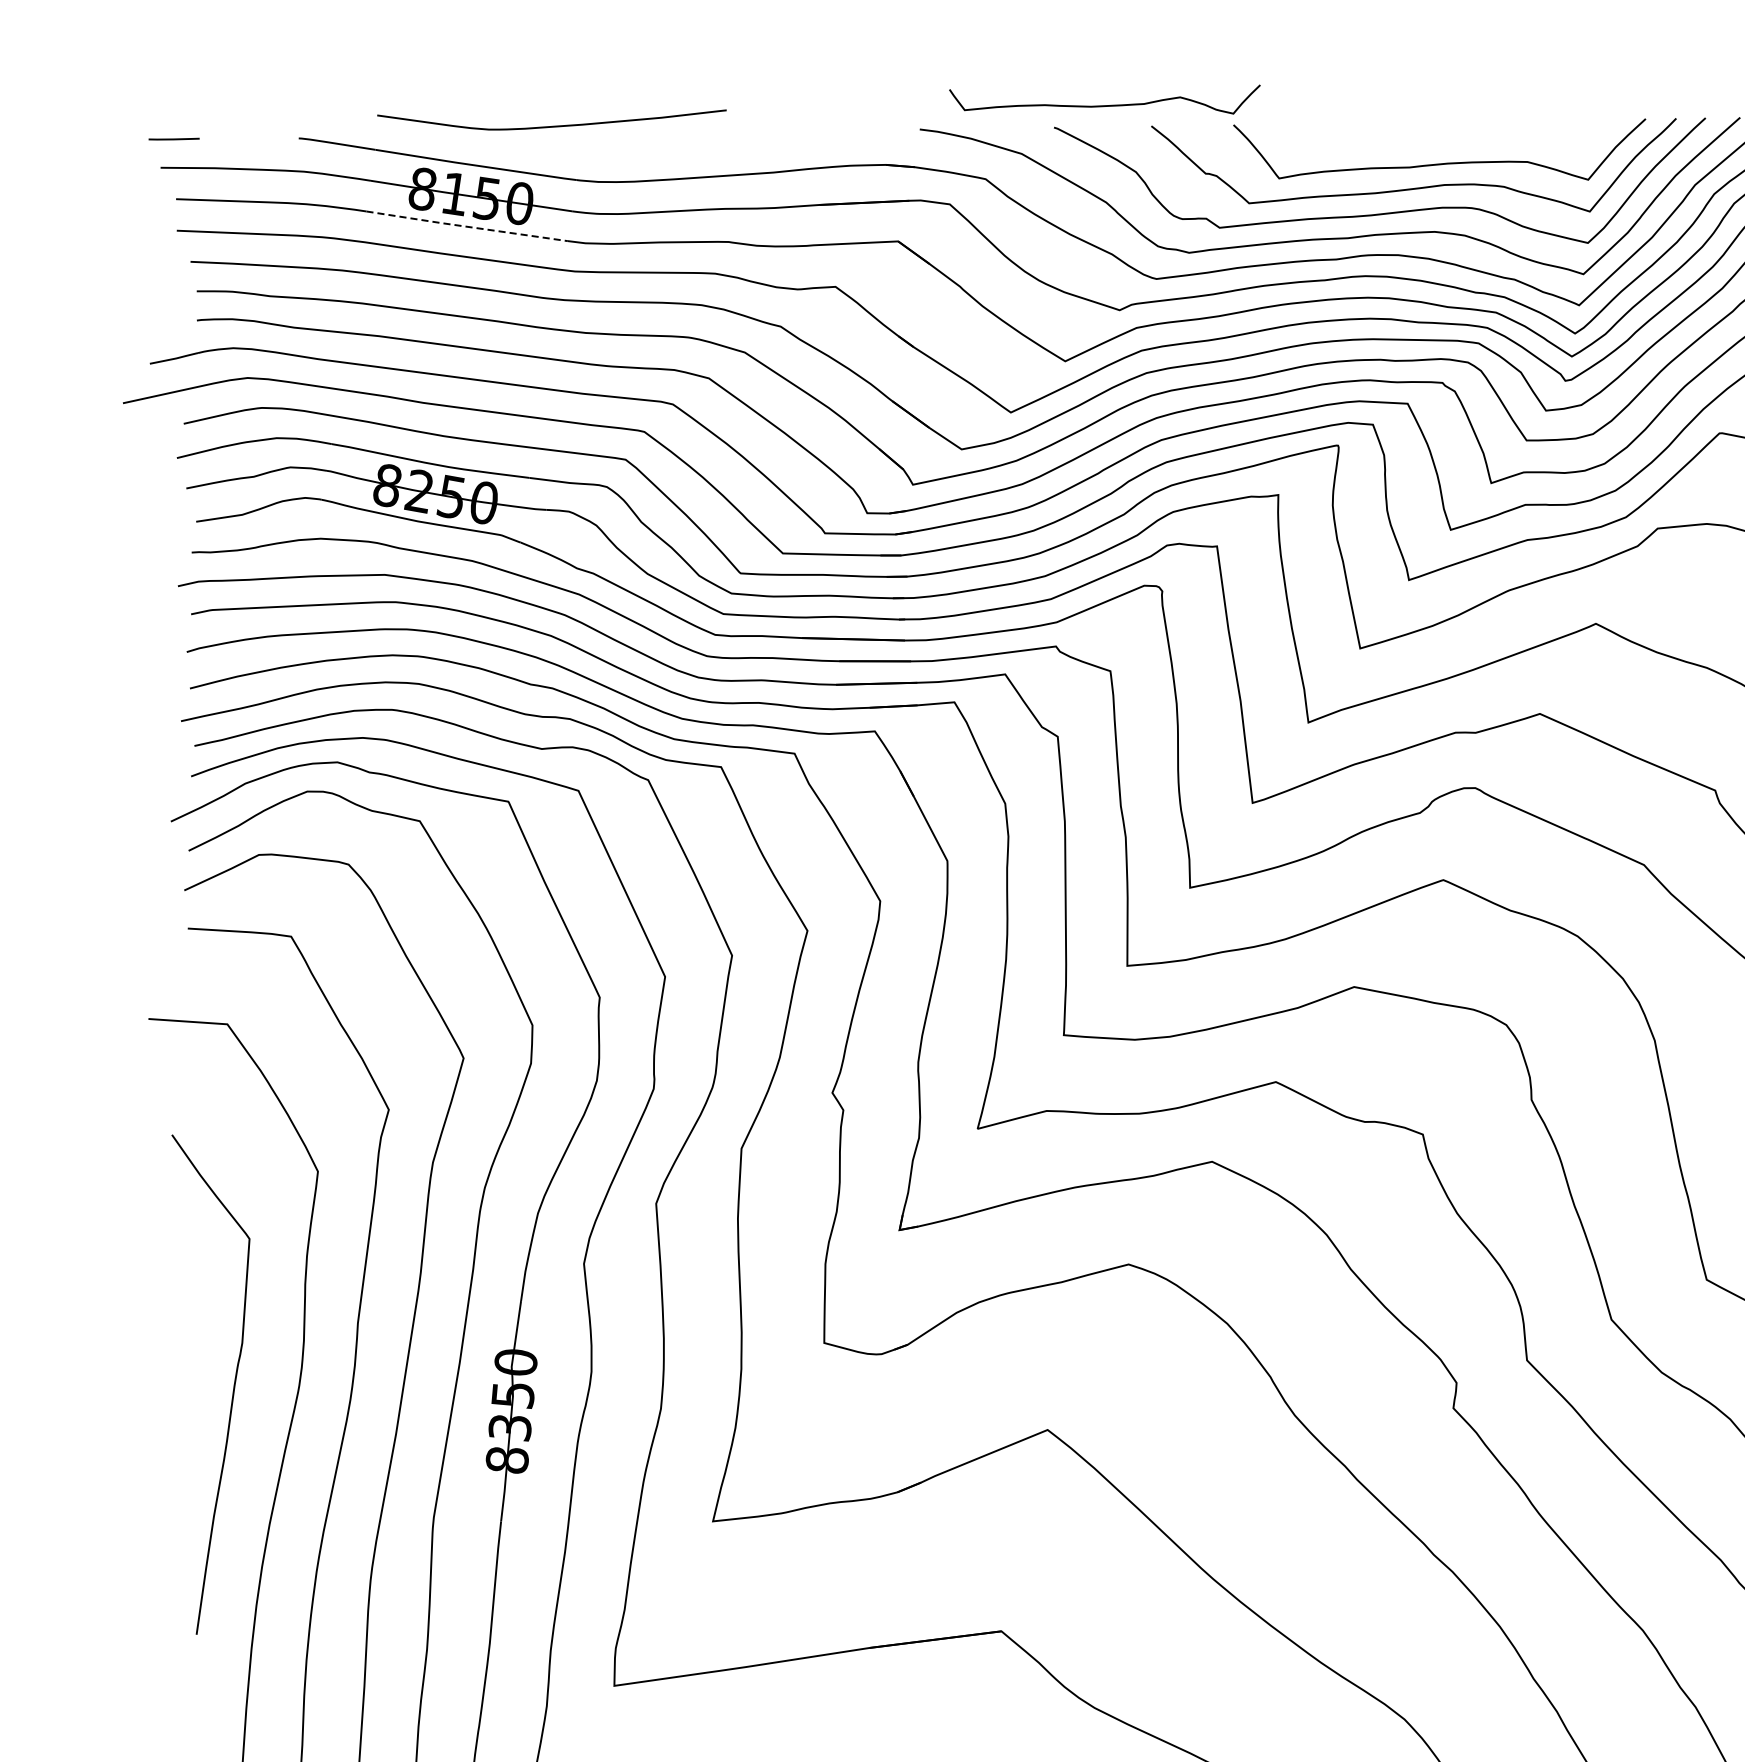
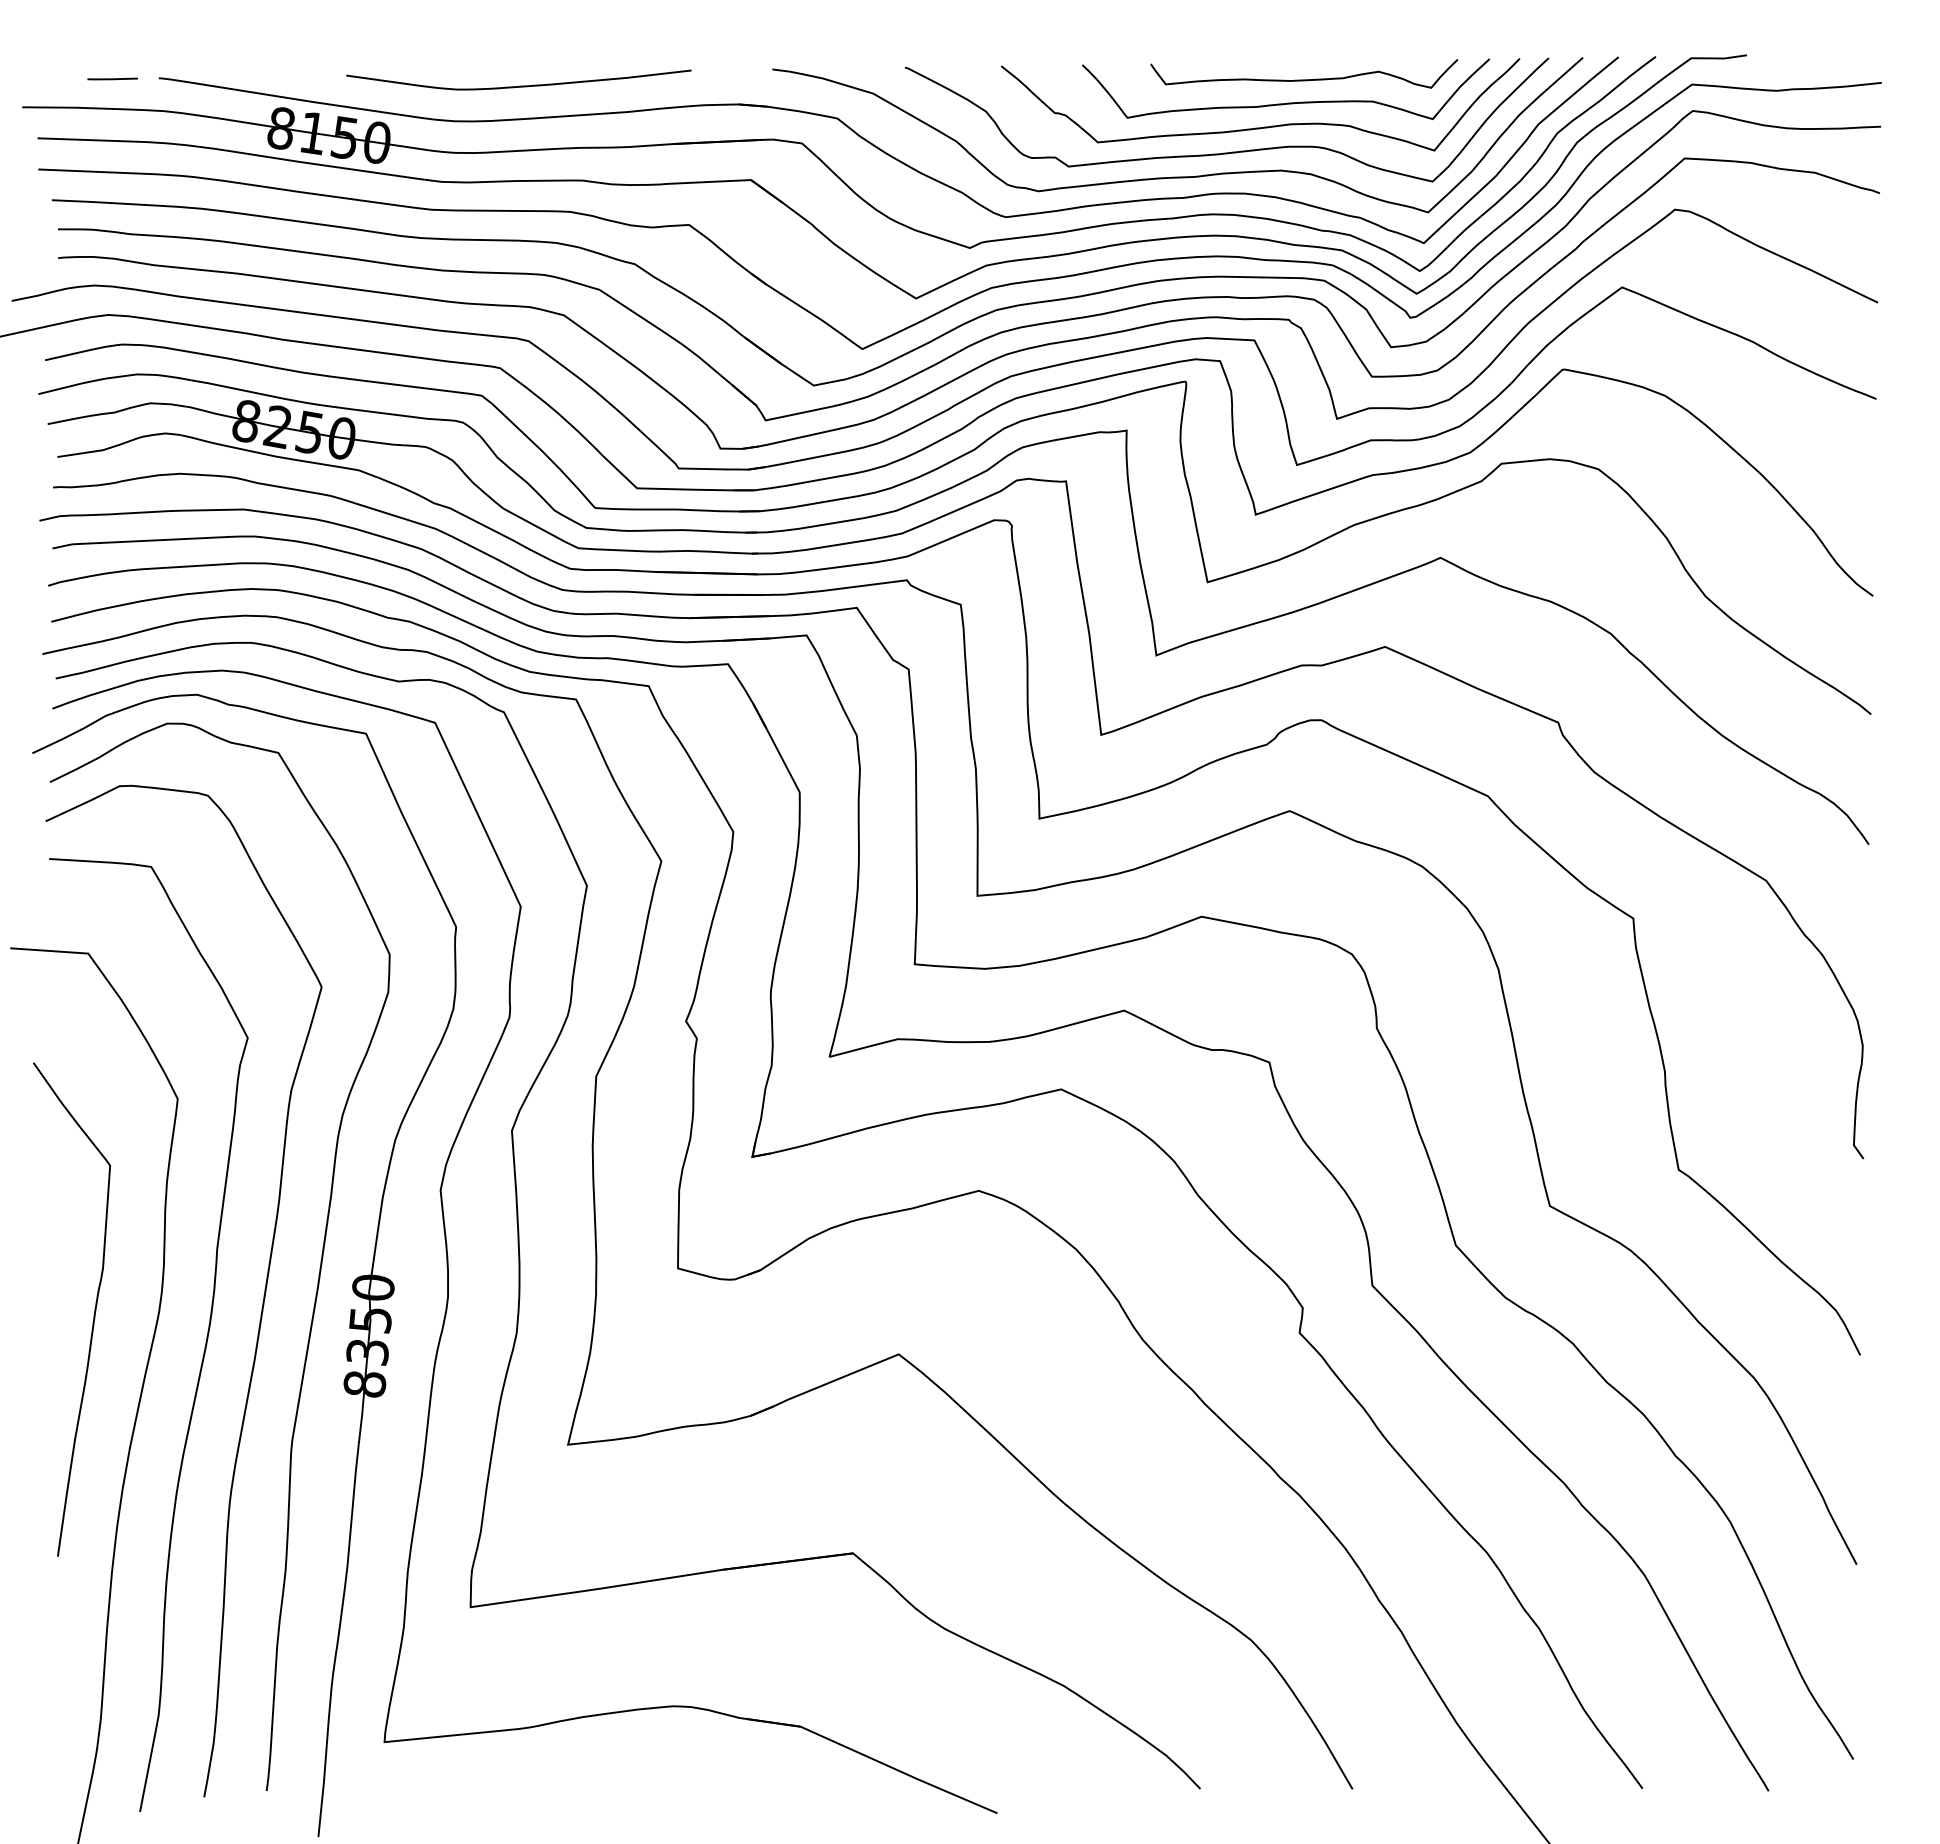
curve: (1105, 105) -> (1304, 79), moved
curve: (552, 125) -> (519, 85), moved
line: (173, 138) -> (112, 78), moved
line: (467, 226) -> (325, 165), dashed -> solid

